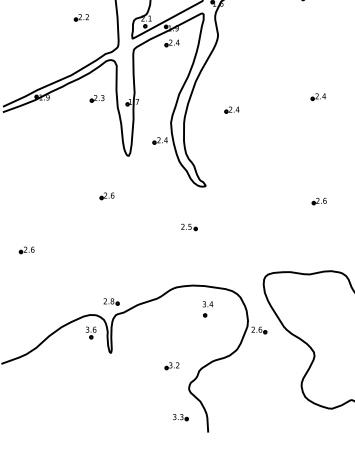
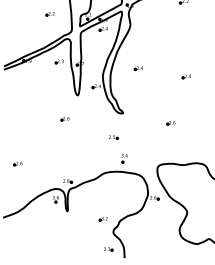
part: (316, 96) -> (185, 76), moved
part: (318, 201) -> (170, 123), moved
part: (25, 249) -> (17, 163), moved
part: (207, 309) -> (124, 158), moved

